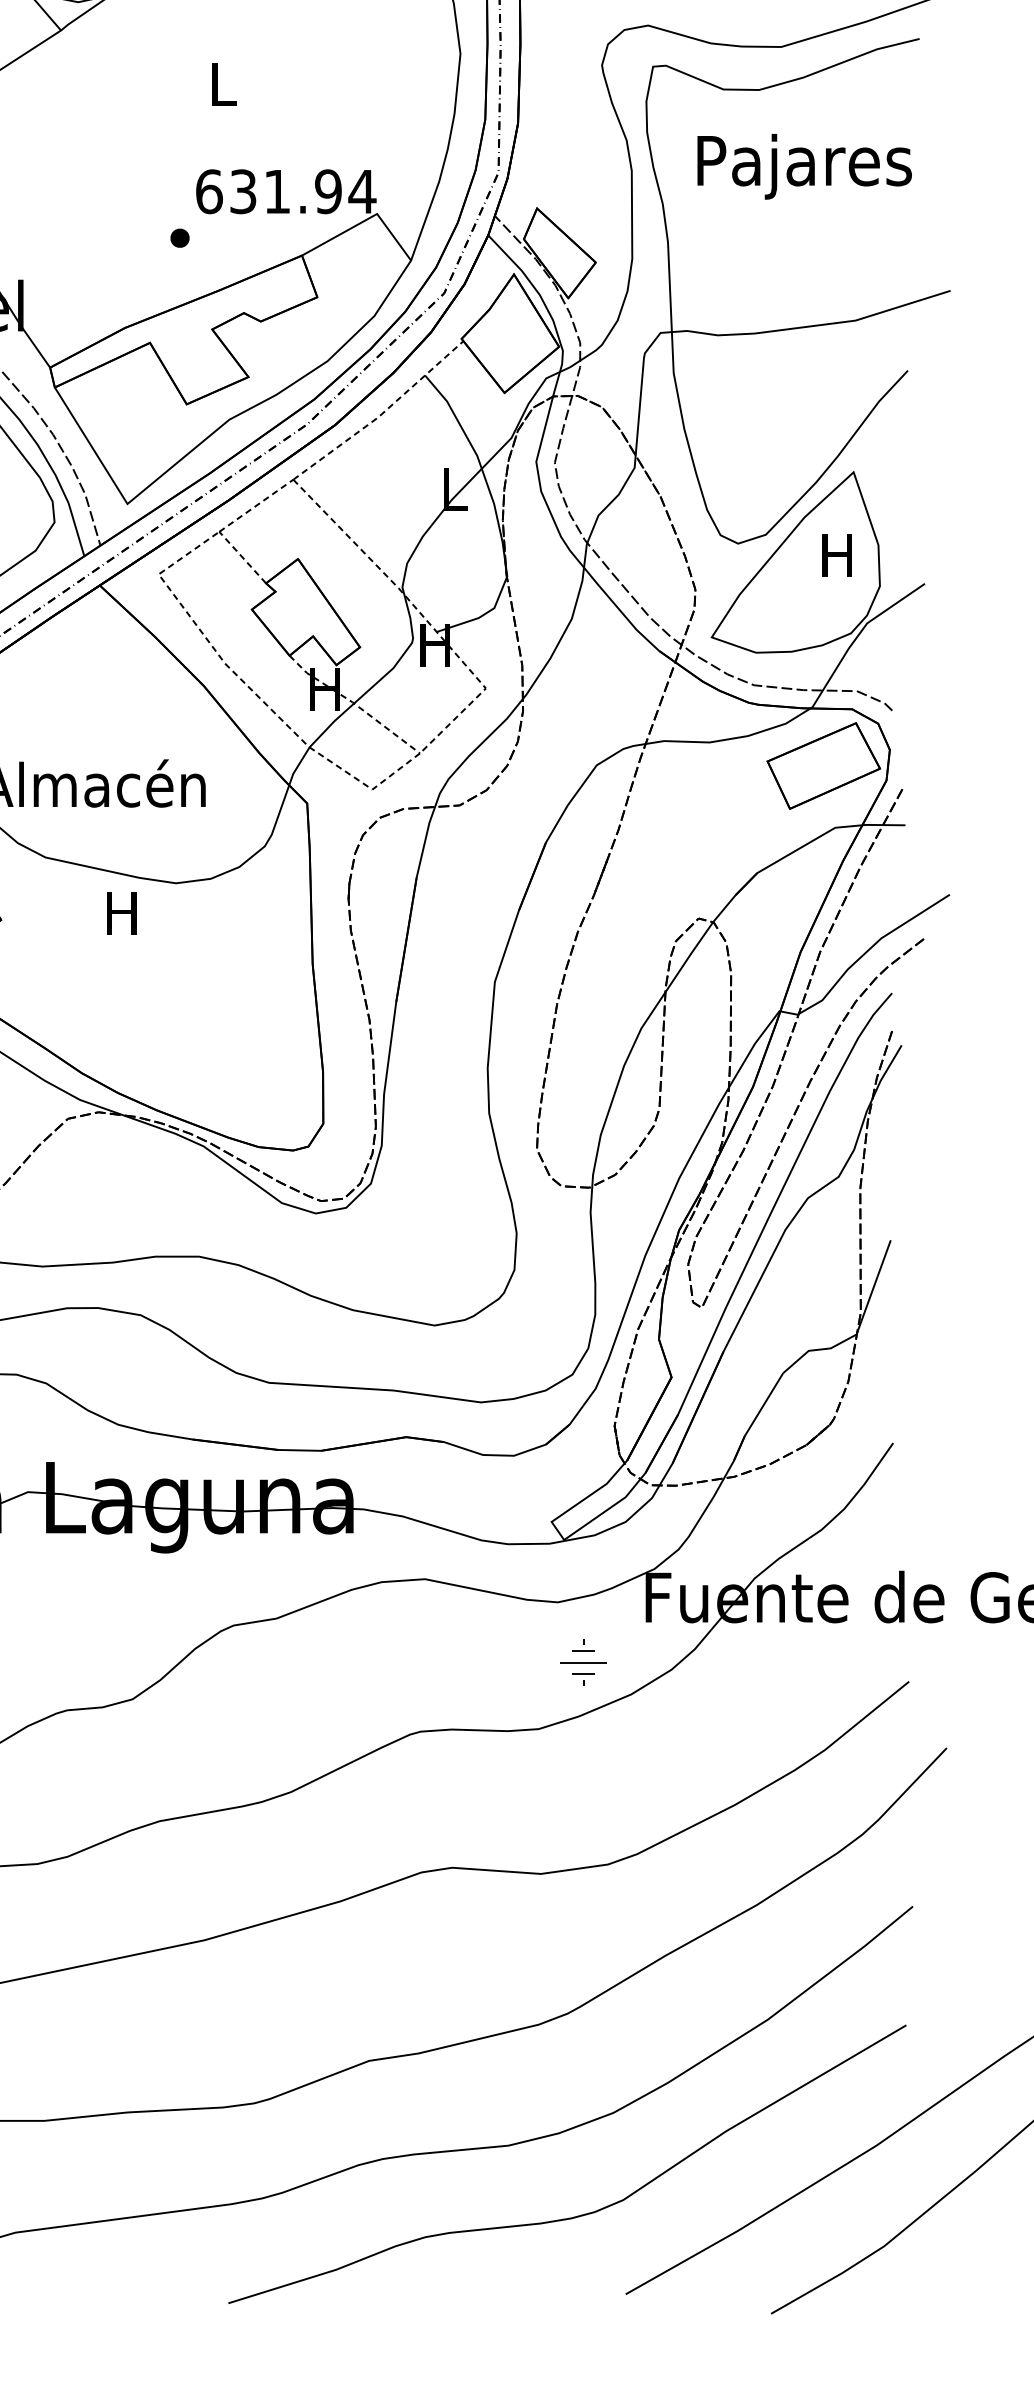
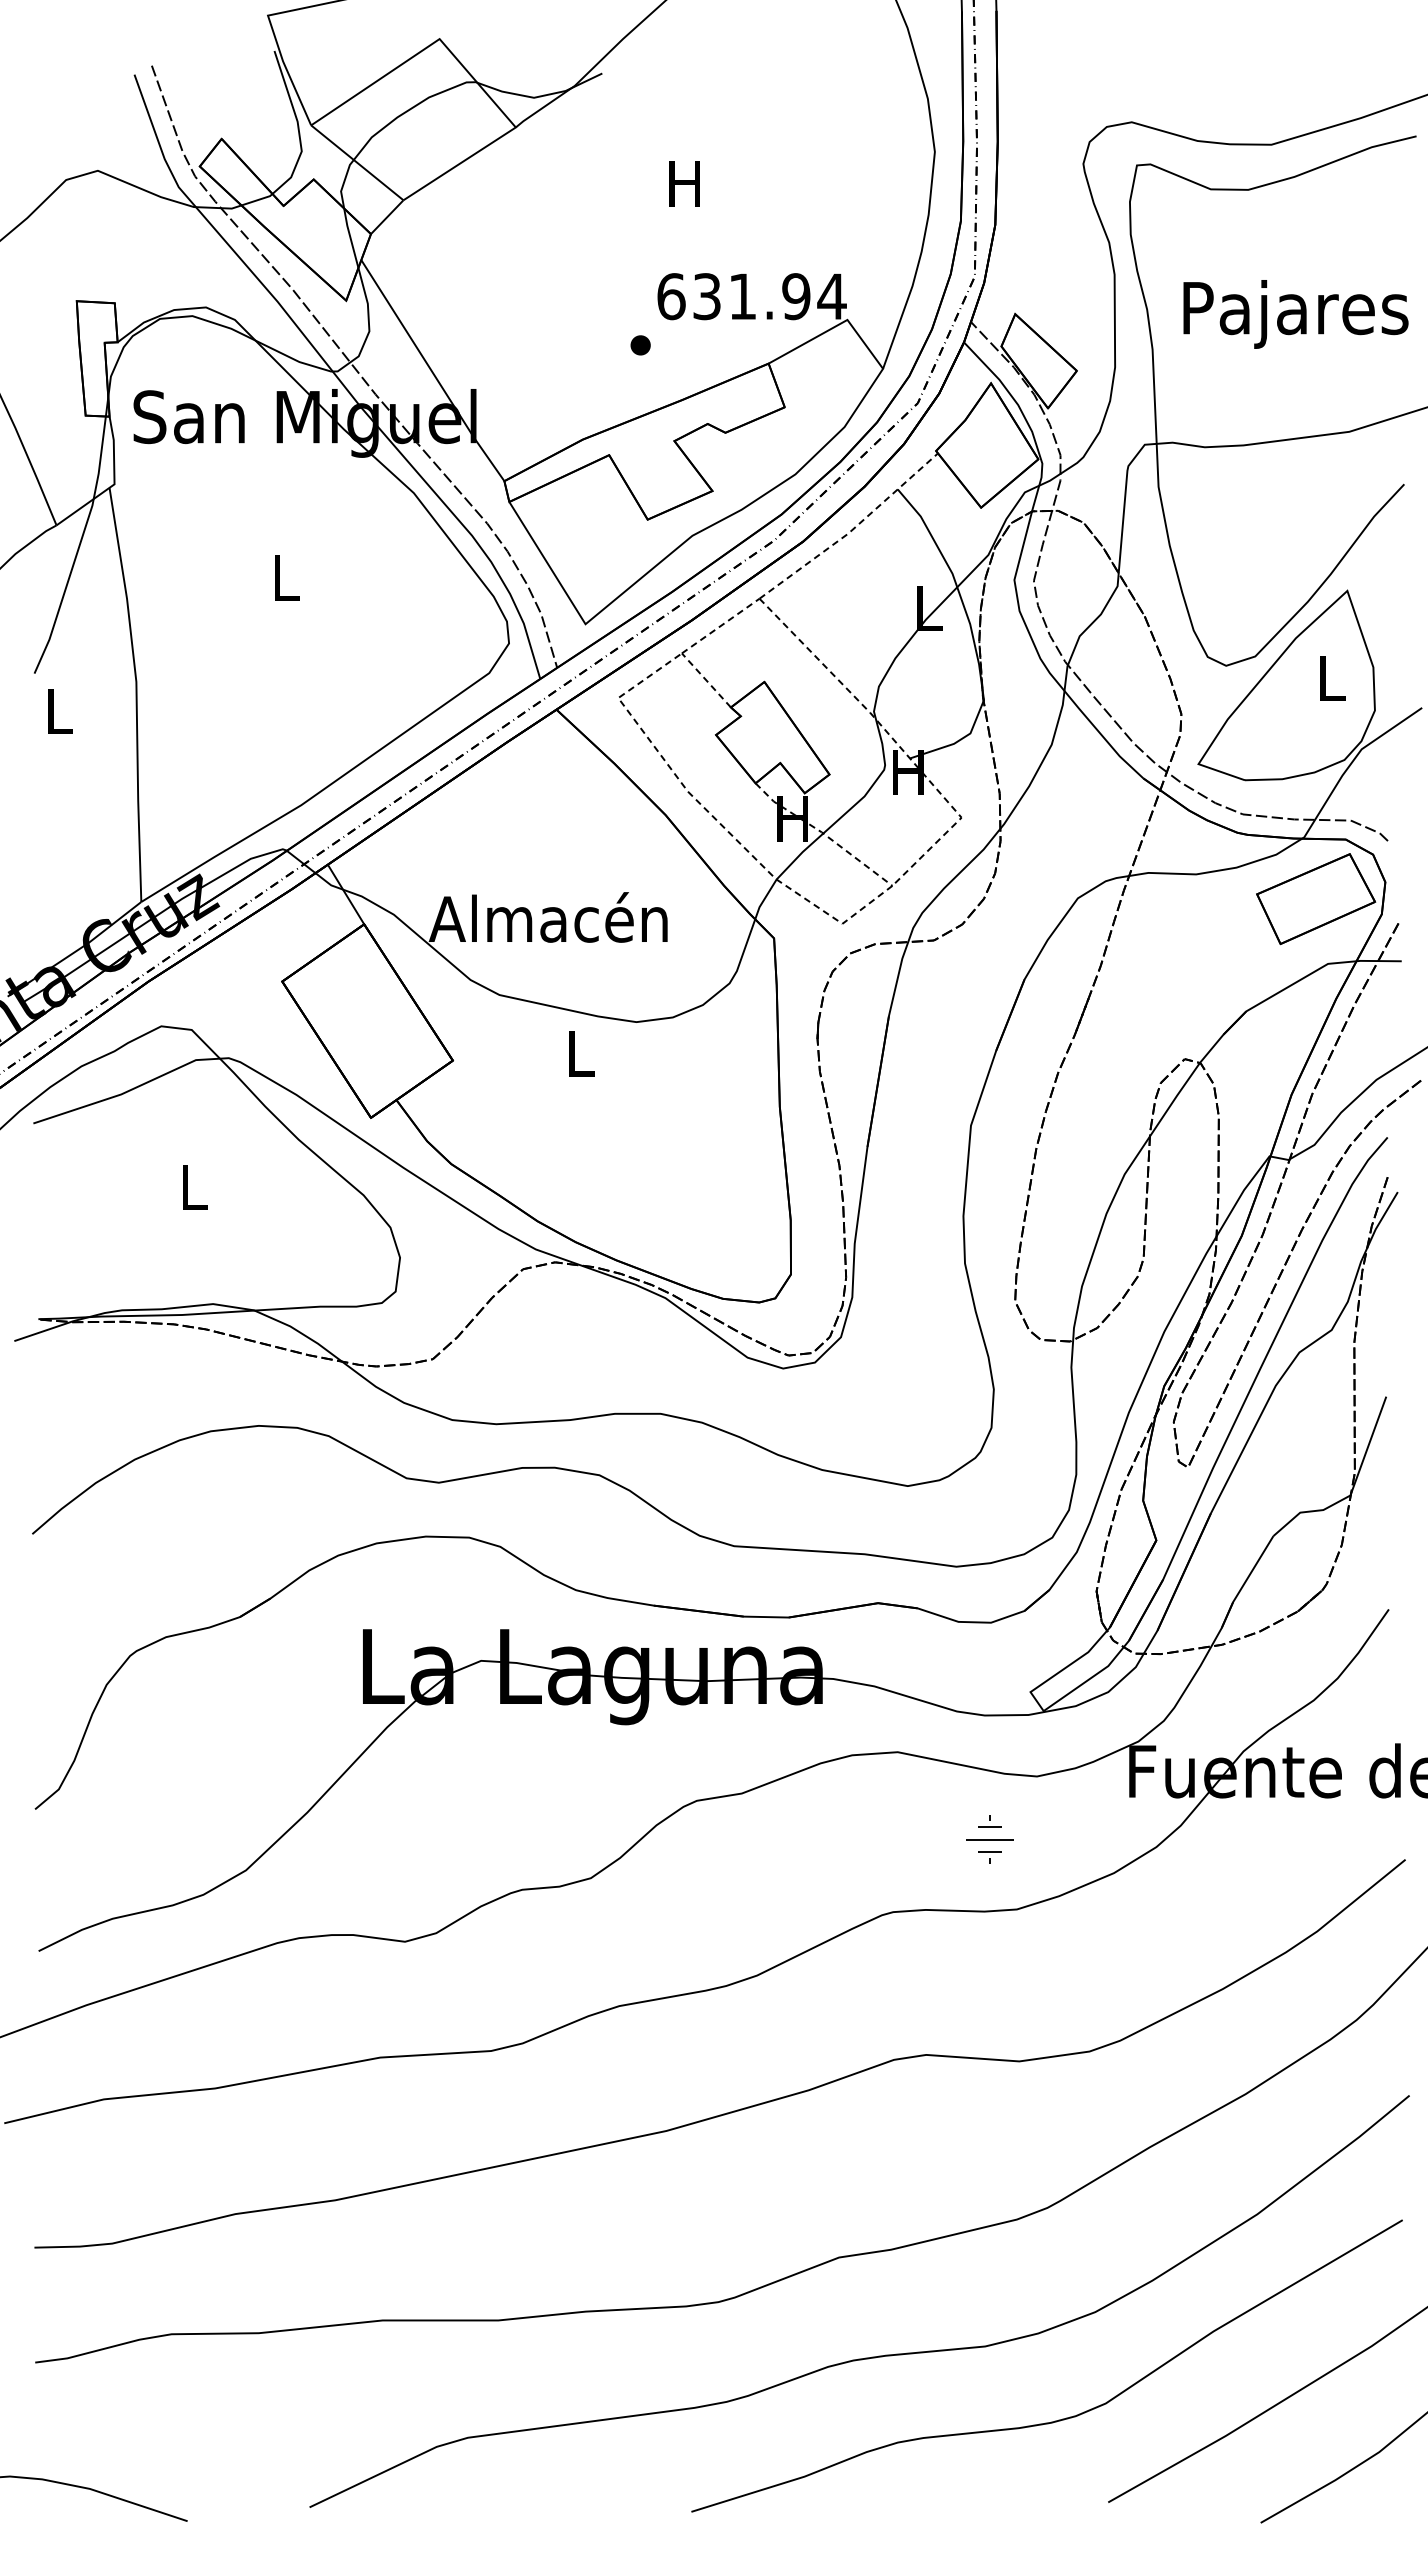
text: (221, 83) -> (684, 183), L -> H
text: (804, 166) -> (1295, 314), moved
text: (837, 555) -> (1330, 678), H -> L
text: (121, 913) -> (579, 1053), H -> L
part: (583, 1662) -> (989, 1839), moved

